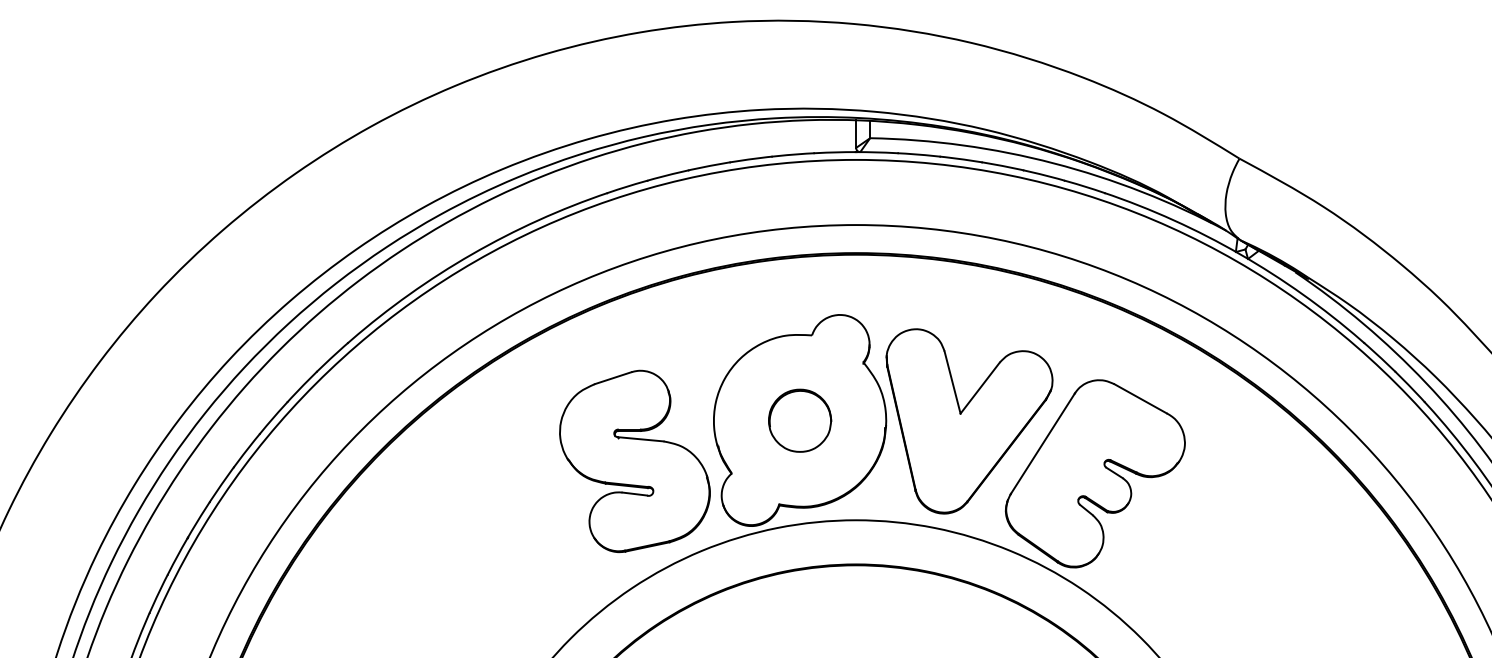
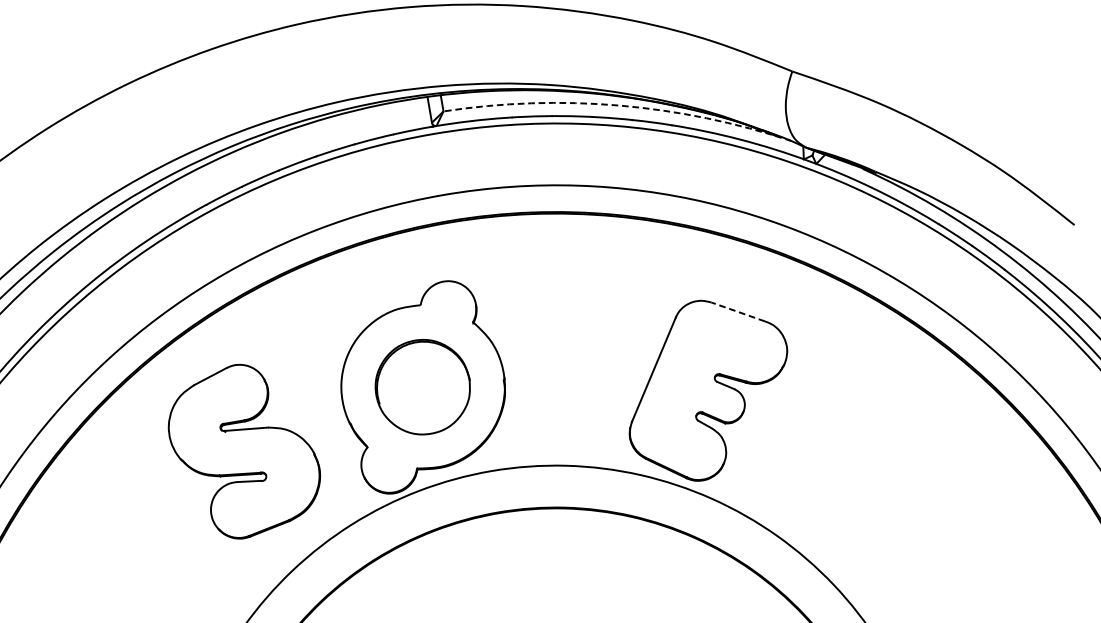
arc: (1053, 163) -> (619, 105), solid -> dashed
line: (1140, 398) -> (738, 311), solid -> dashed
part: (800, 420) -> (423, 386), size x1.6
part: (969, 421) -> (581, 360), removed
part: (634, 461) -> (243, 451), moved

